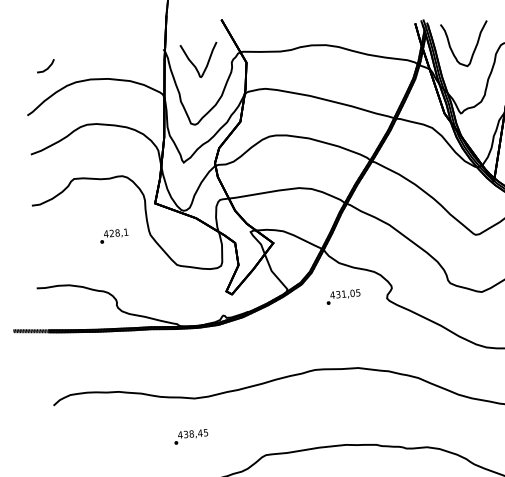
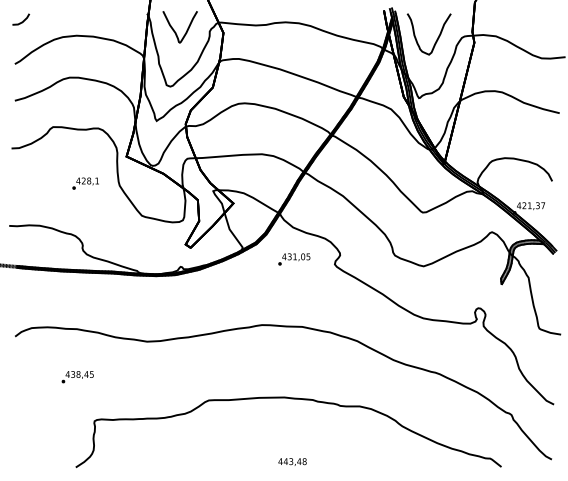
line: (46, 68) -> (21, 21), moved
text: (190, 437) -> (77, 377), moved

